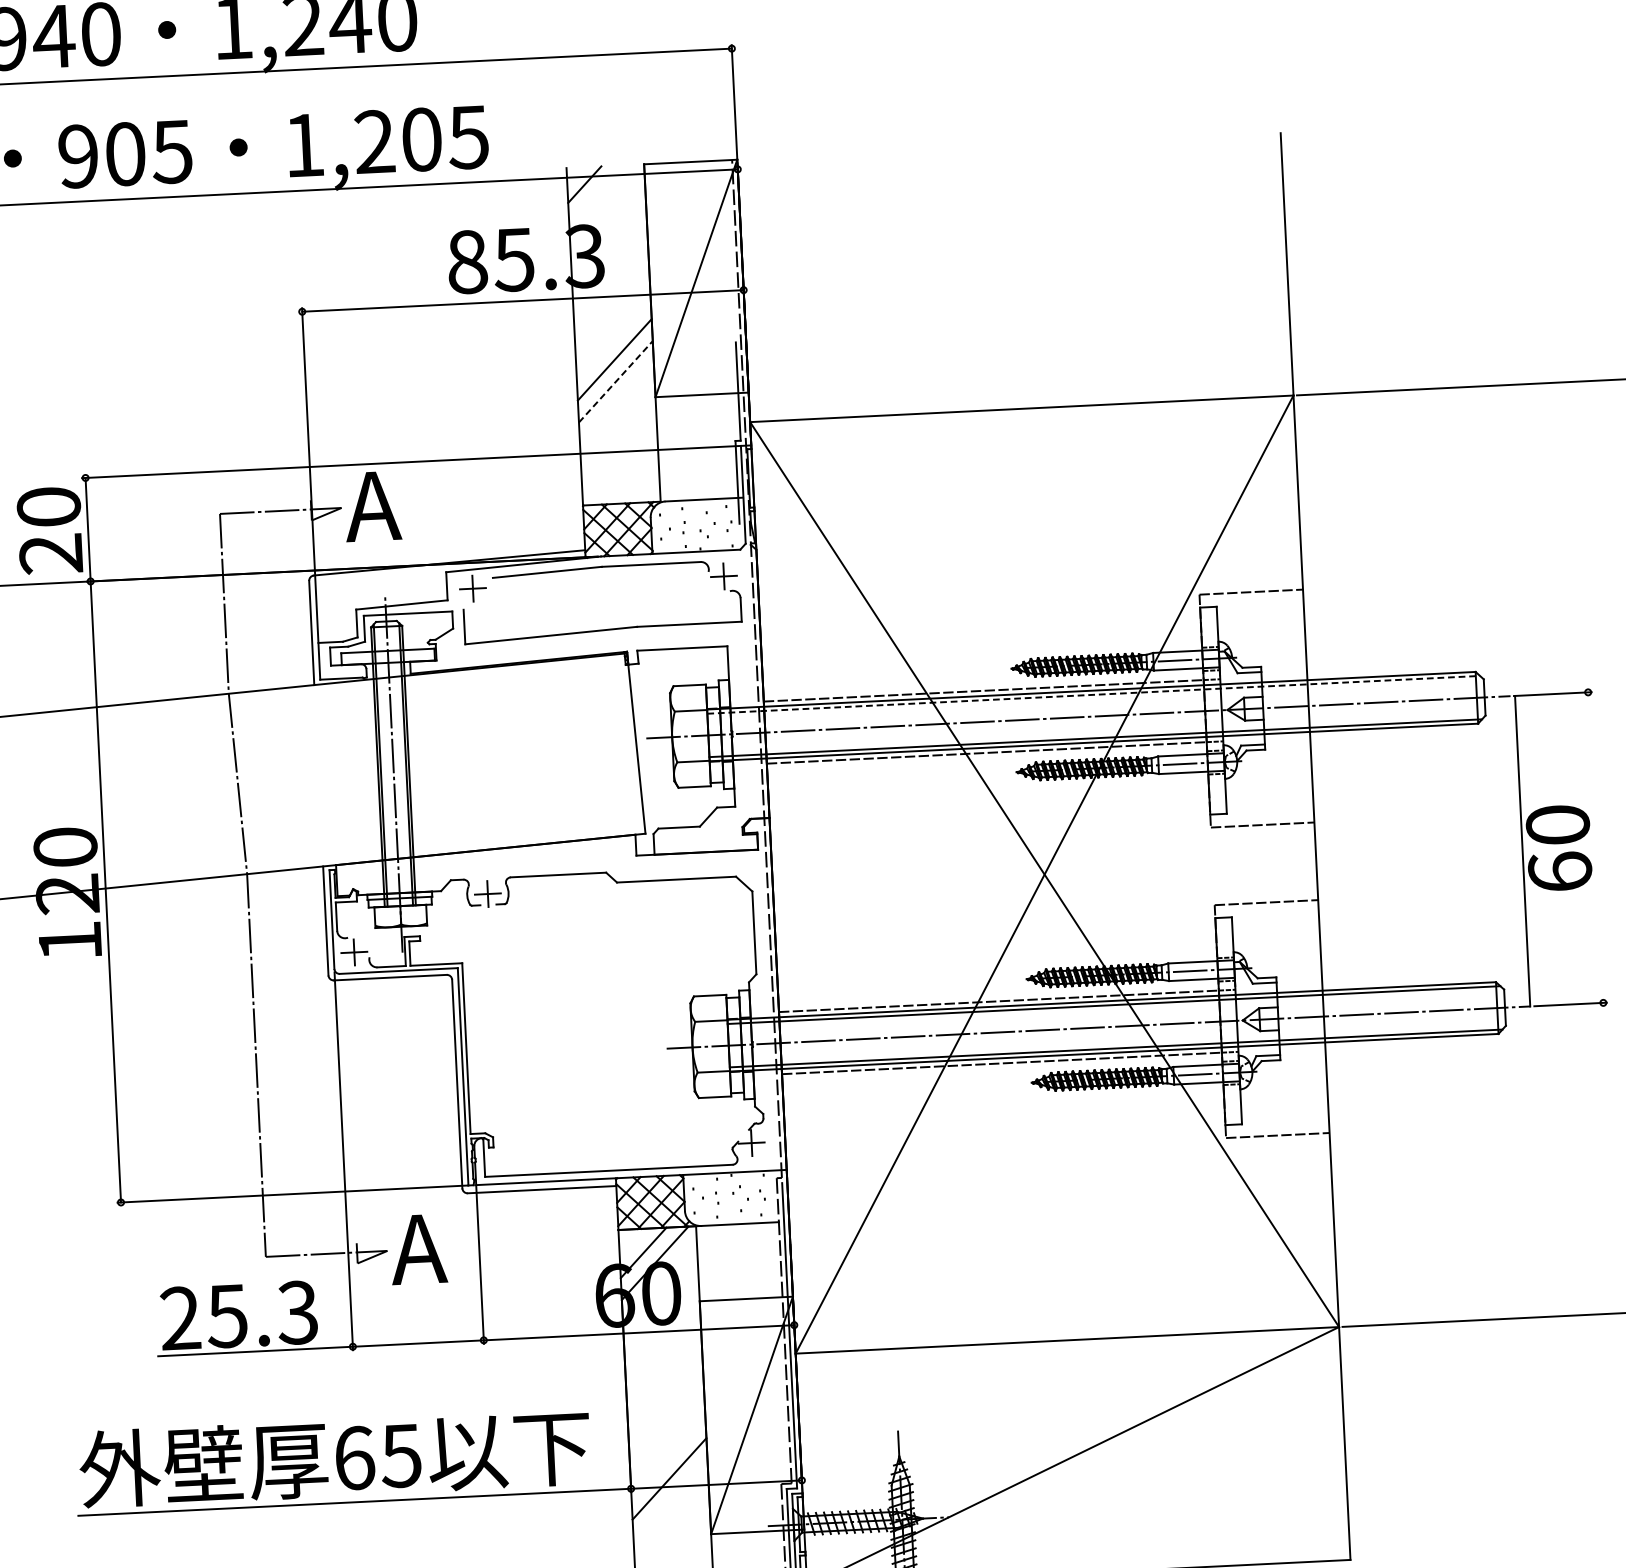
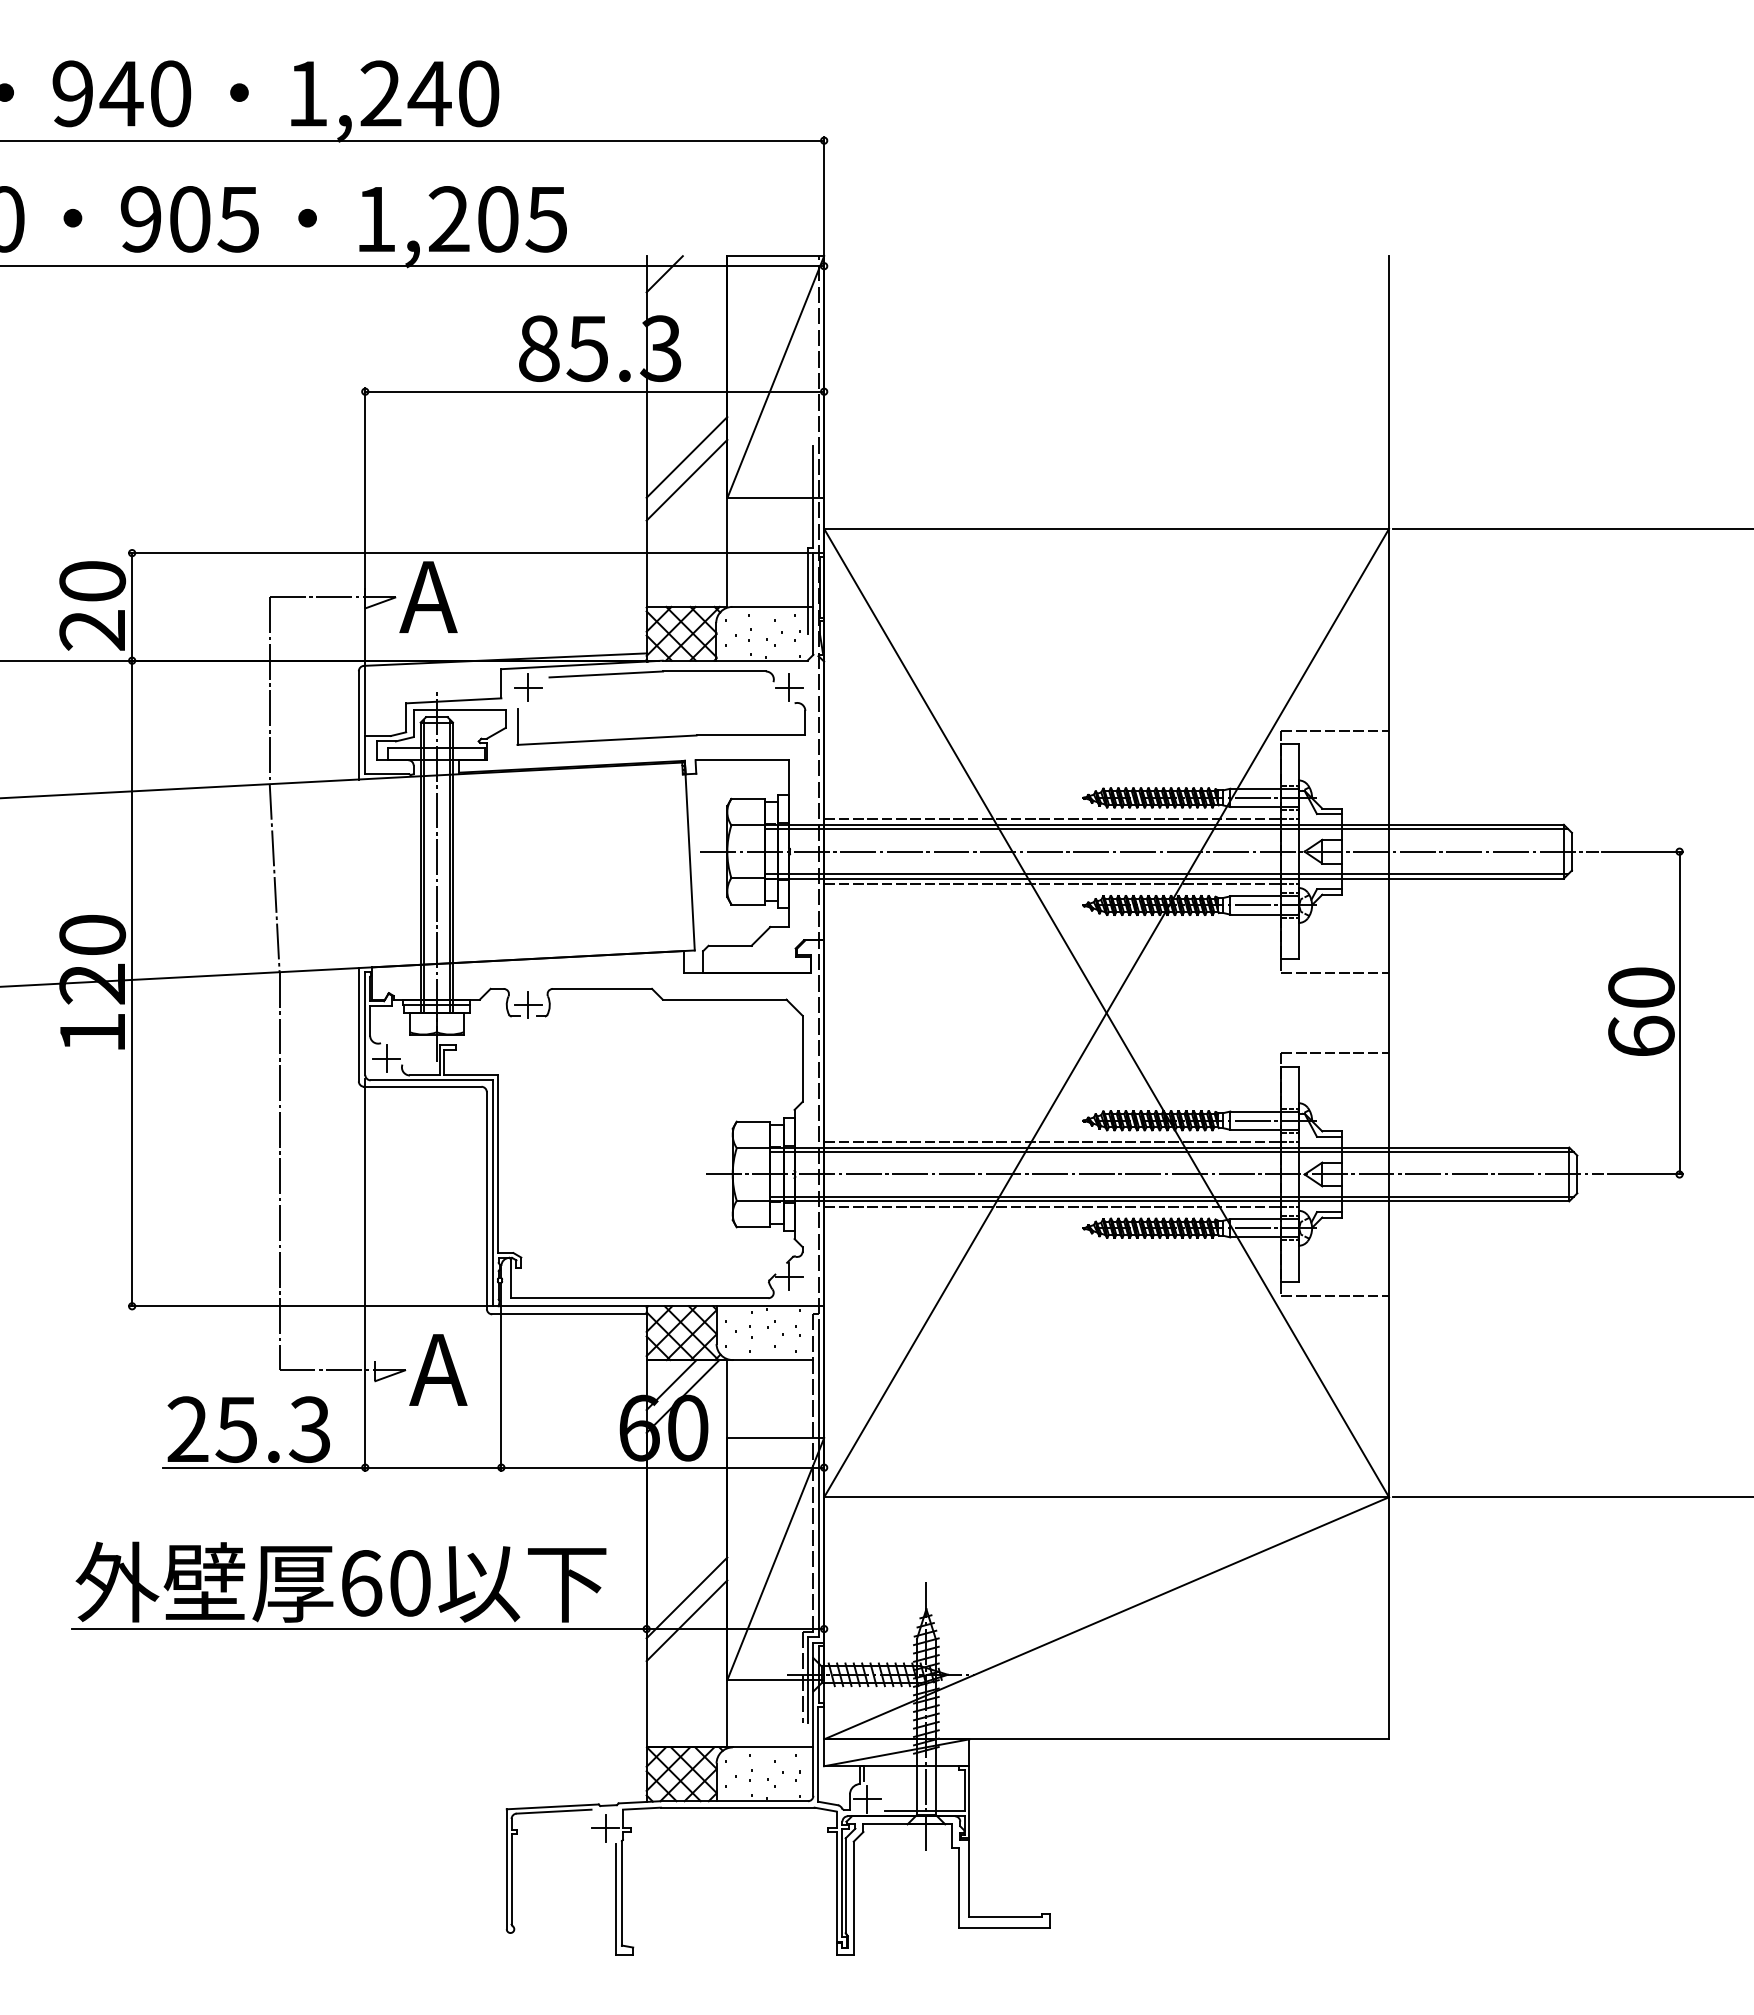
line: (616, 381) -> (687, 479), dashed -> solid
line: (1093, 695) -> (1166, 829), dashed -> solid
line: (1522, 850) -> (1679, 1012), moved
text: (400, 1456) -> (409, 1583), 65 -> 60
line: (667, 1456) -> (686, 1597), added

